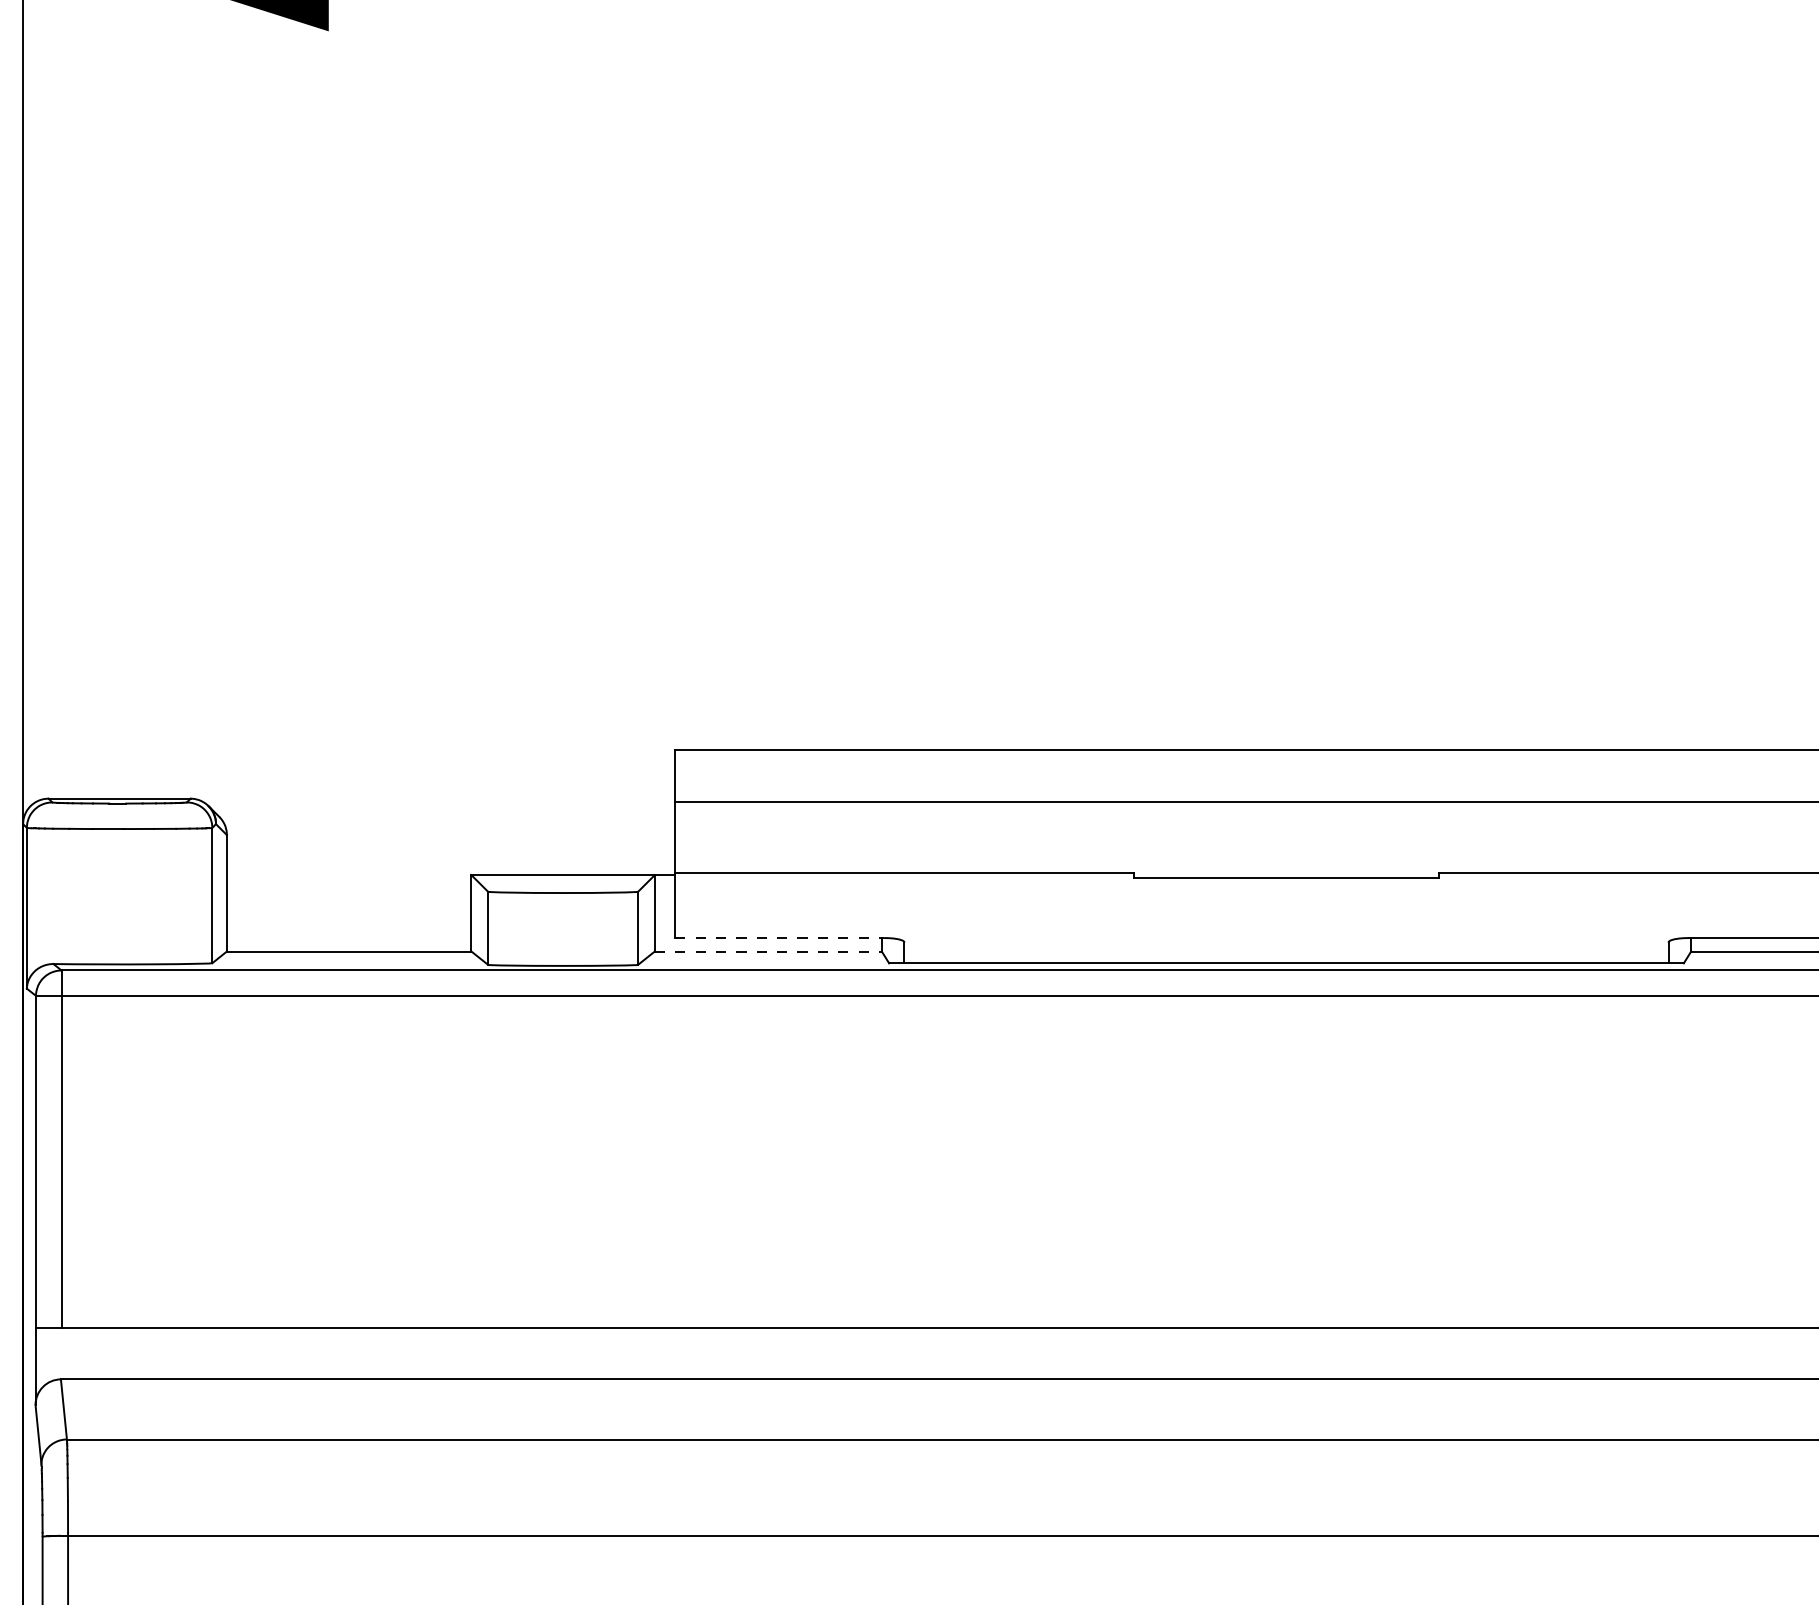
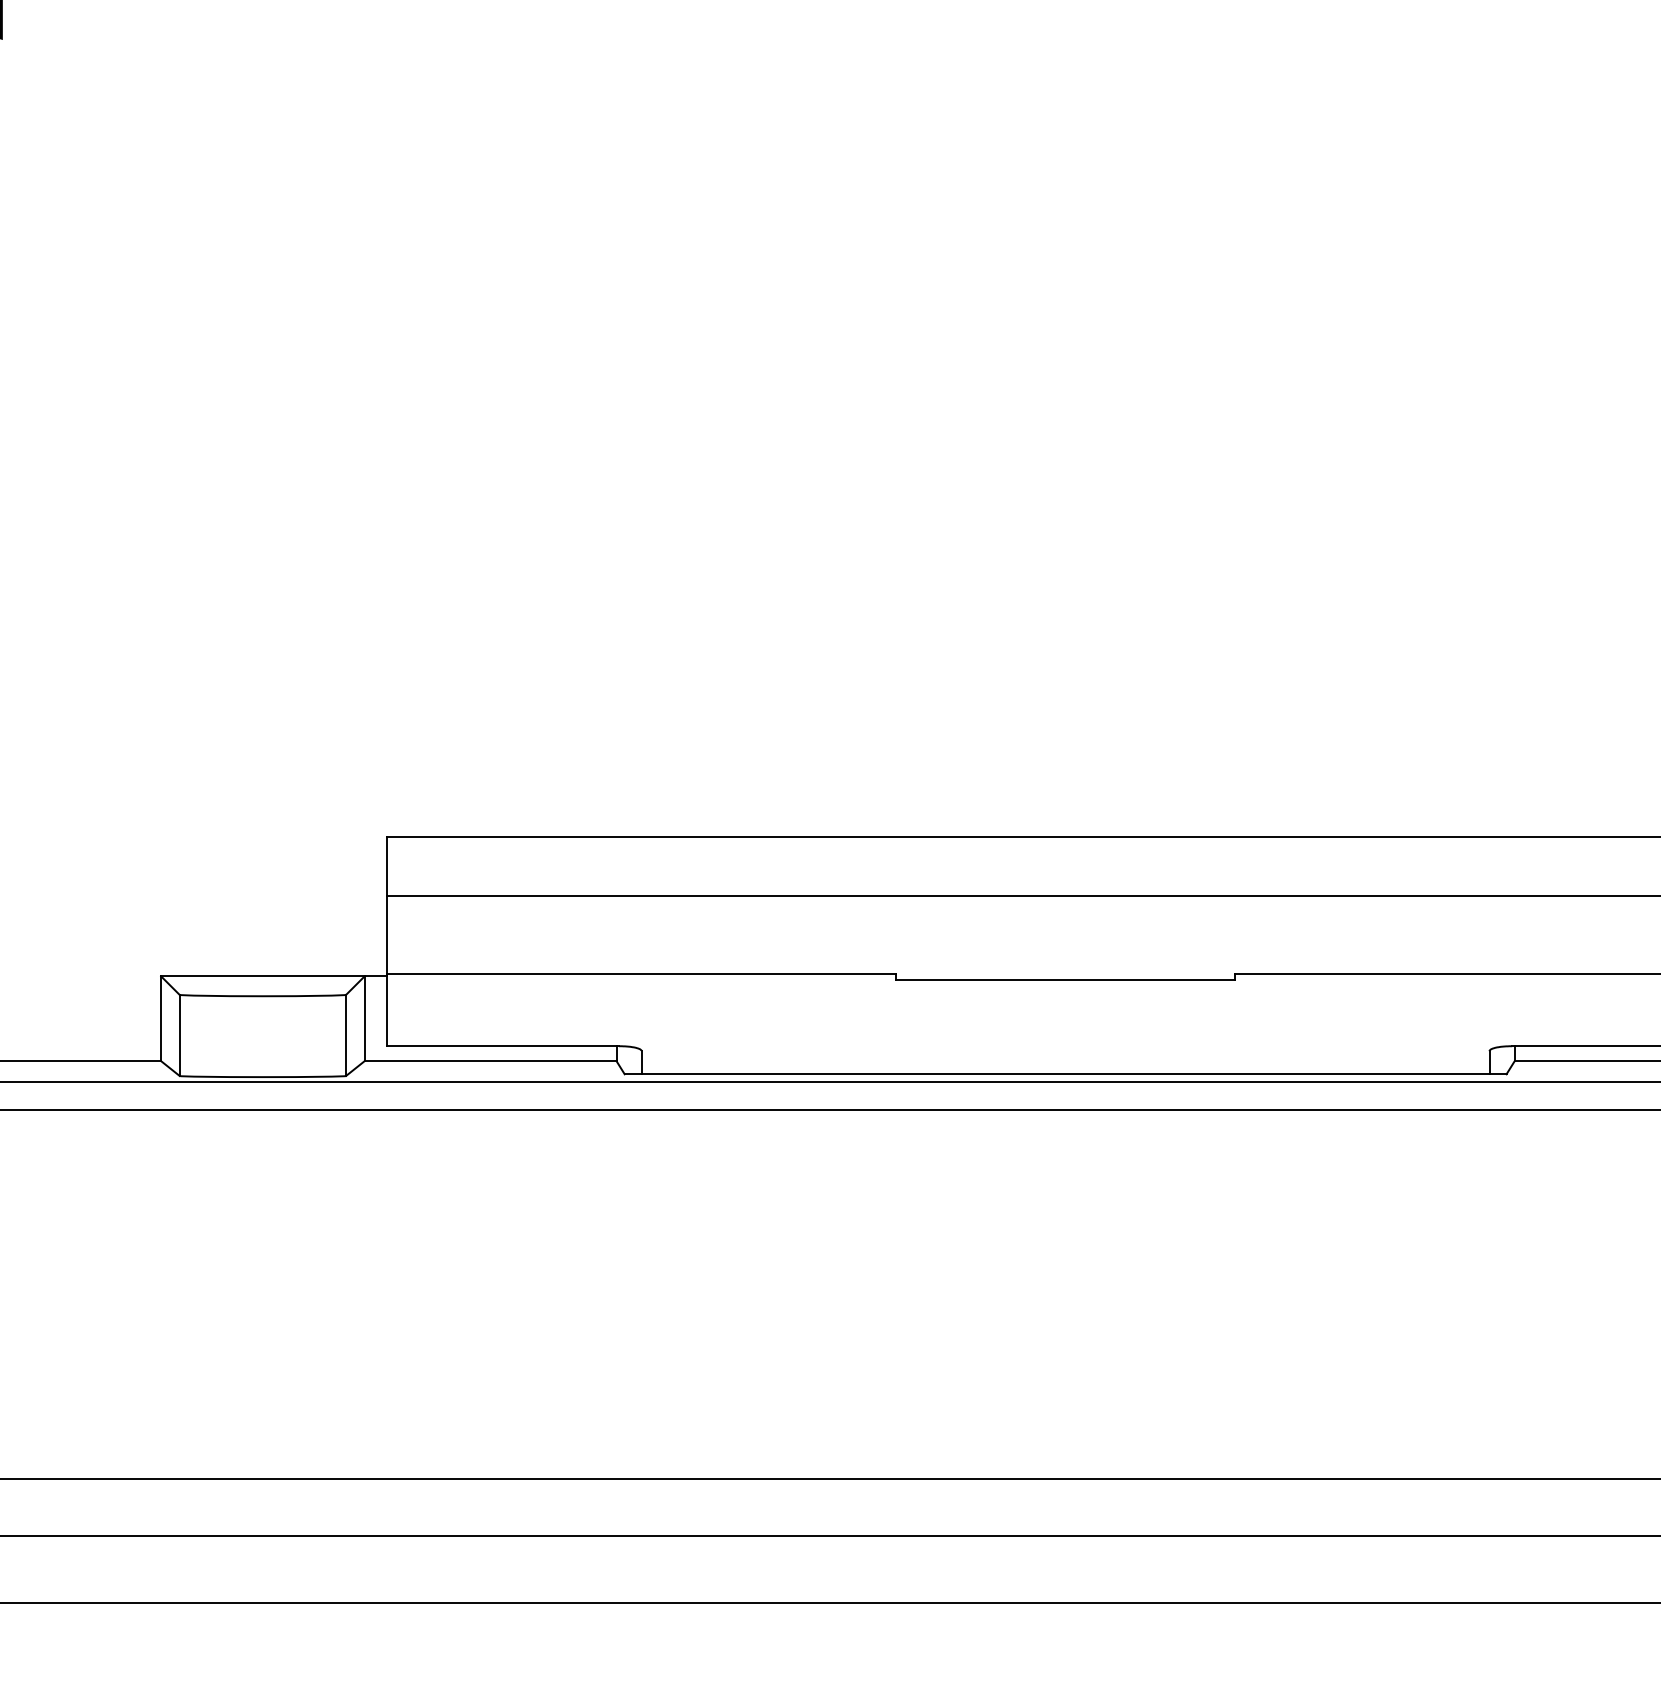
line: (780, 938) -> (504, 1046), dashed -> solid
line: (768, 951) -> (490, 1061), dashed -> solid

